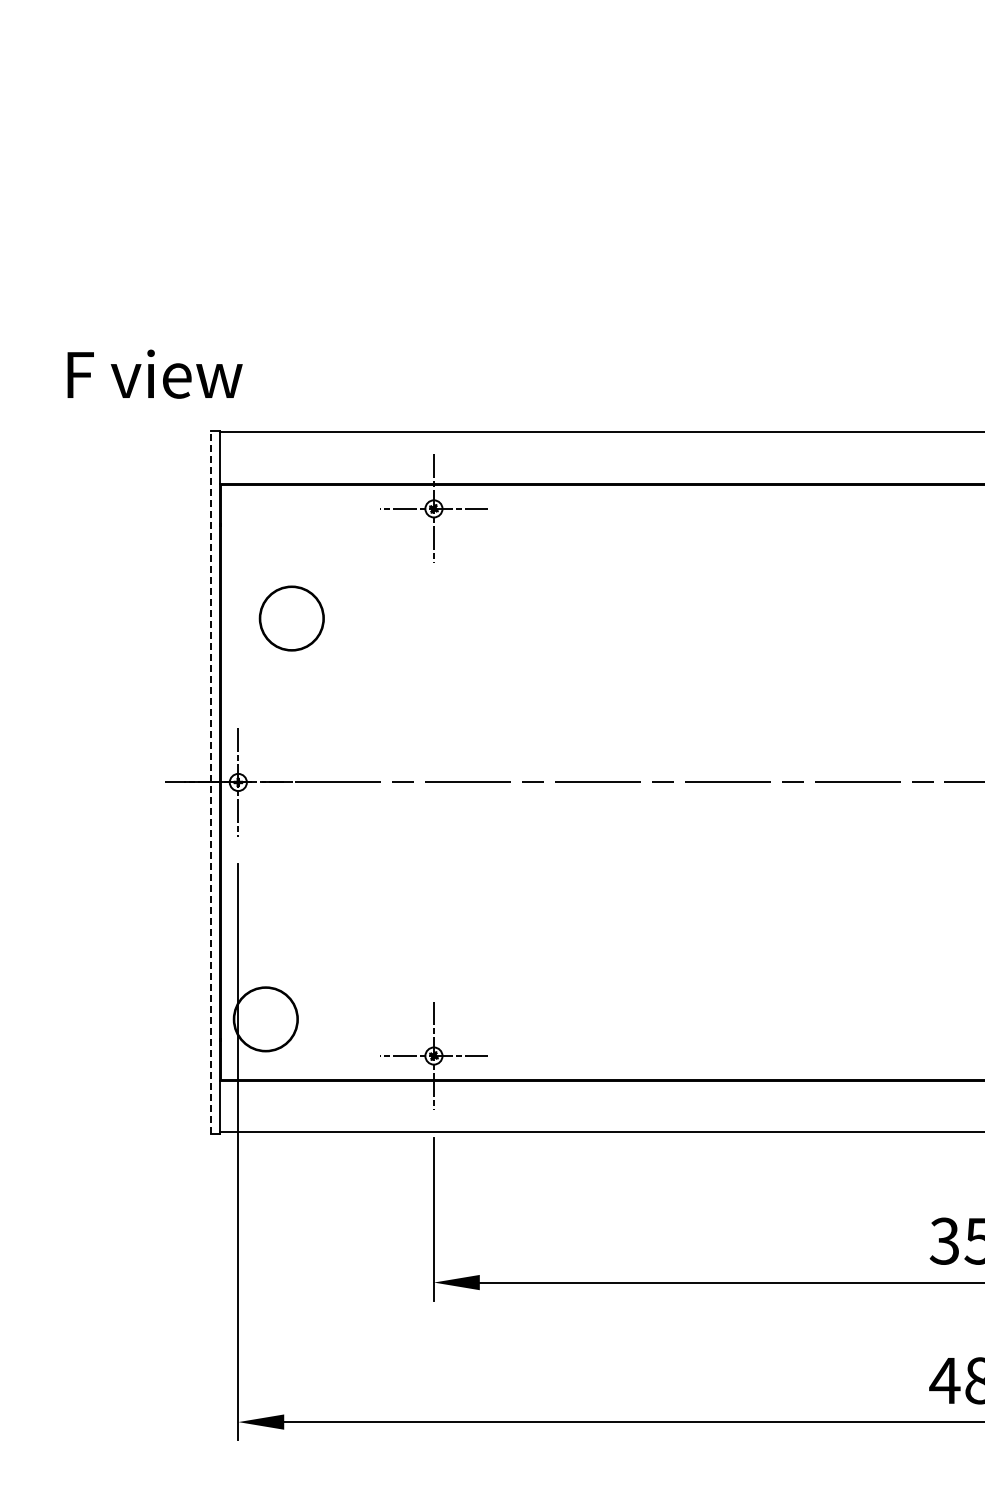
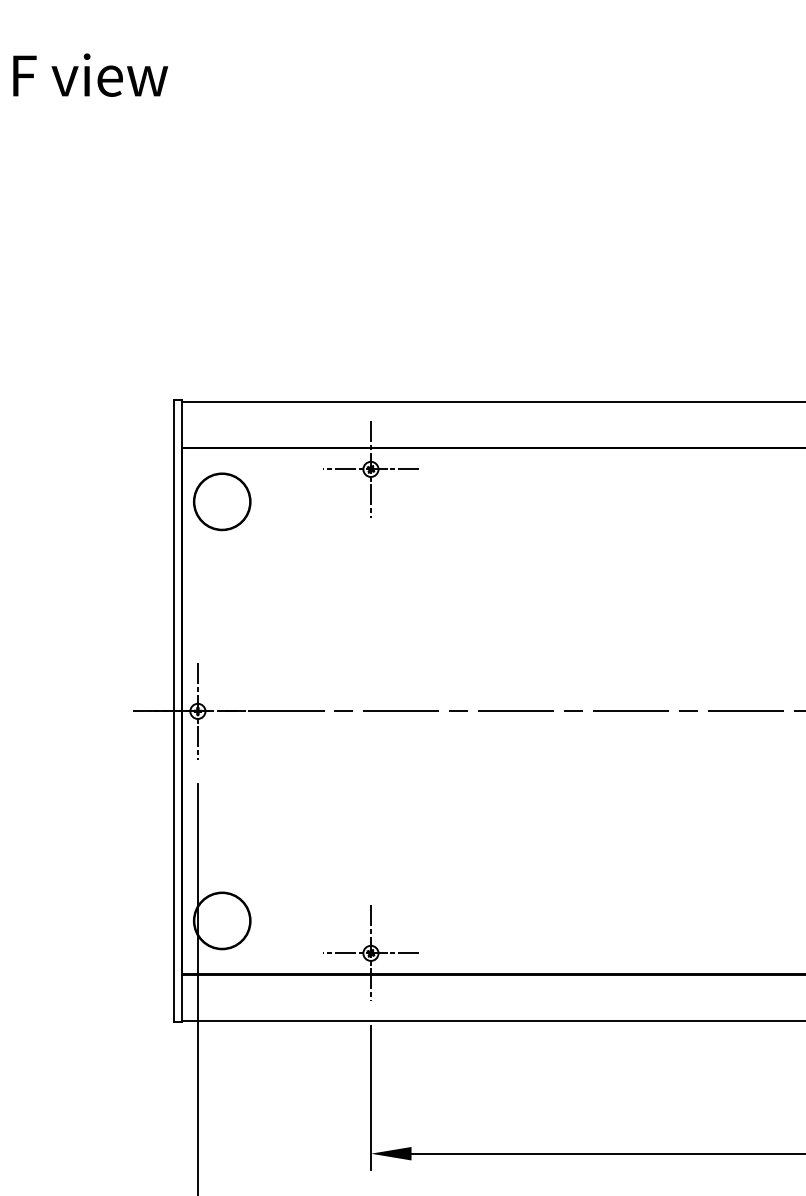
text: (154, 373) -> (90, 74), moved
circle: (291, 618) -> (221, 501), moved
line: (210, 782) -> (173, 711), dashed -> solid

